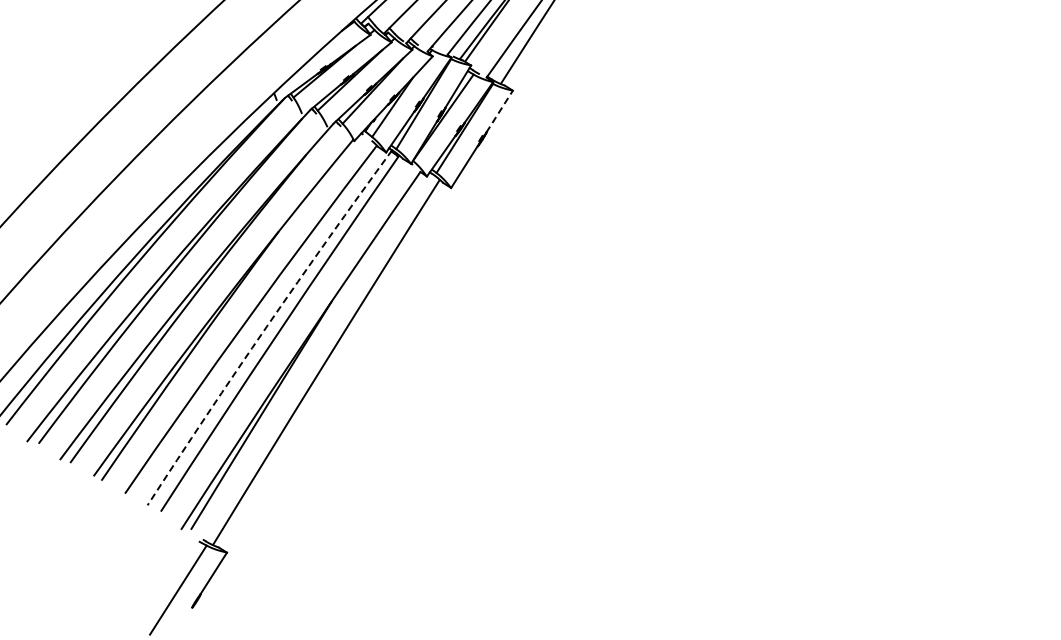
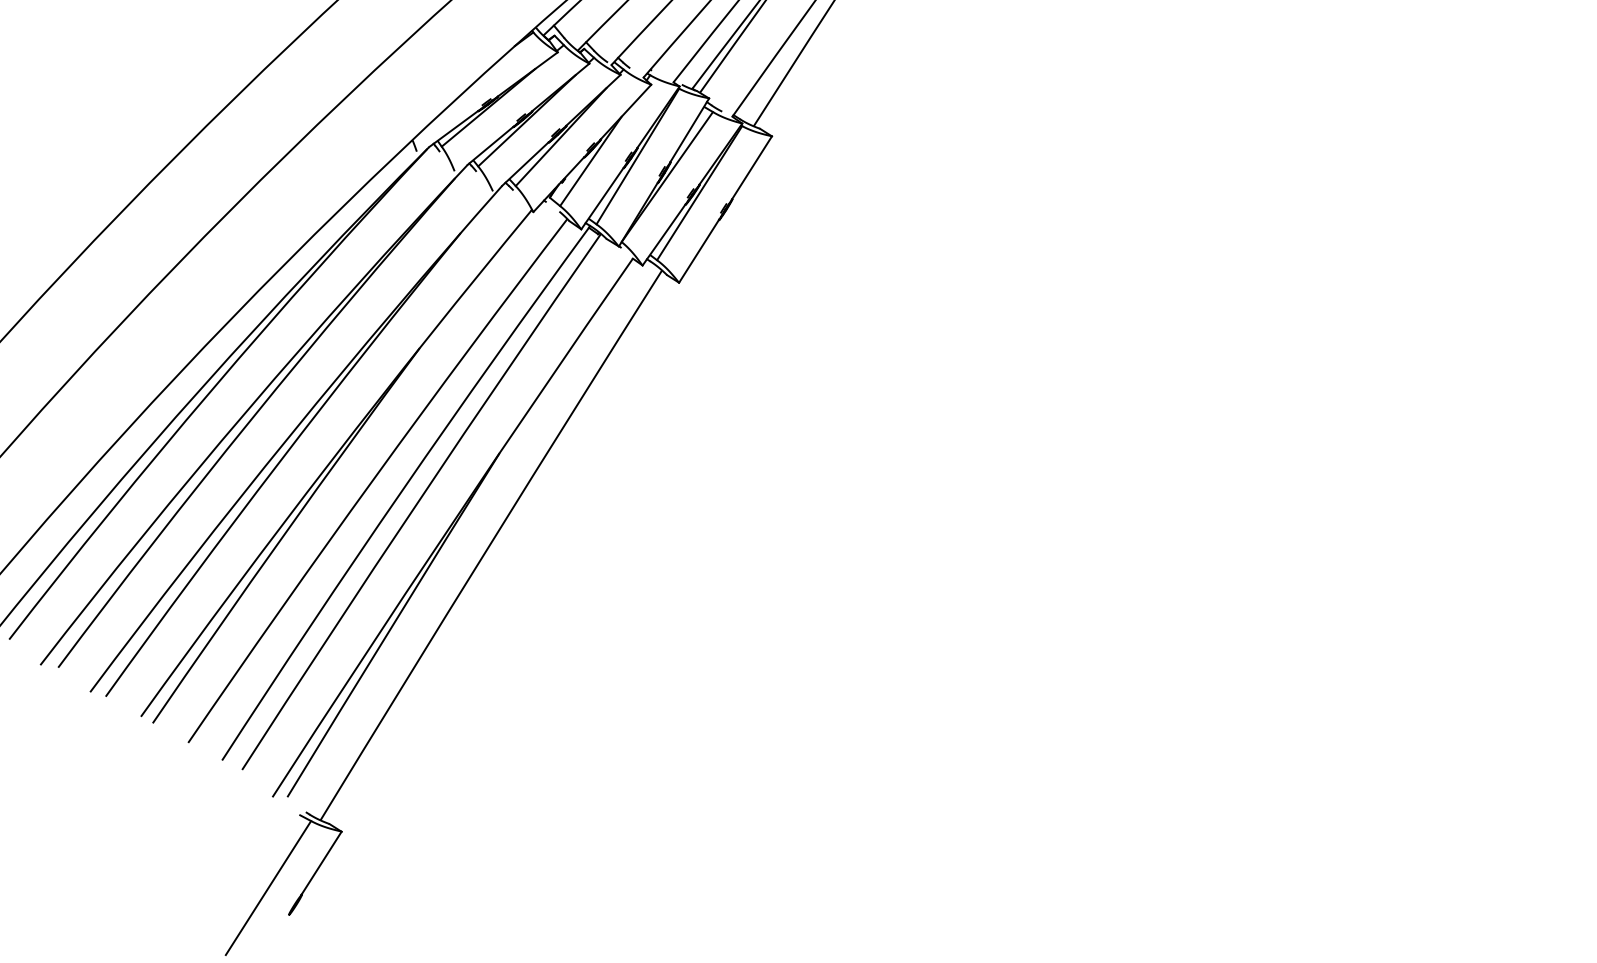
line: (499, 111) -> (751, 167), dashed -> solid
arc: (267, 326) -> (402, 491), dashed -> solid

